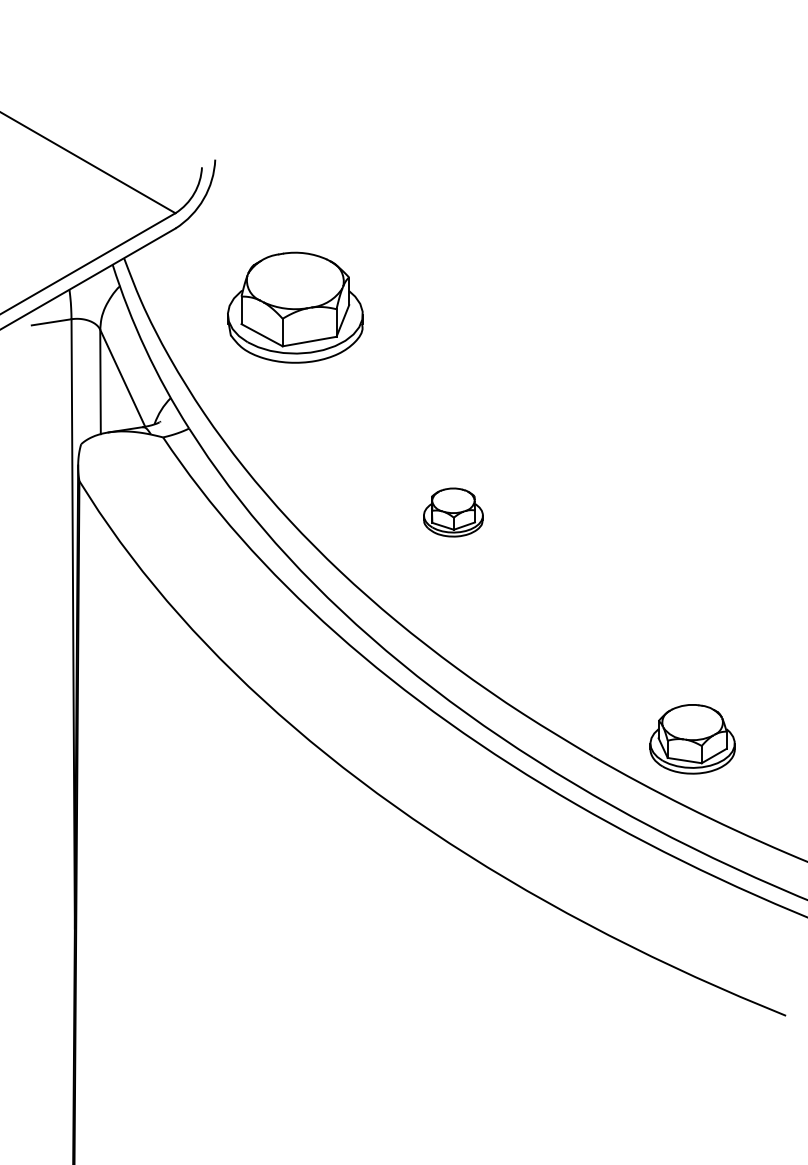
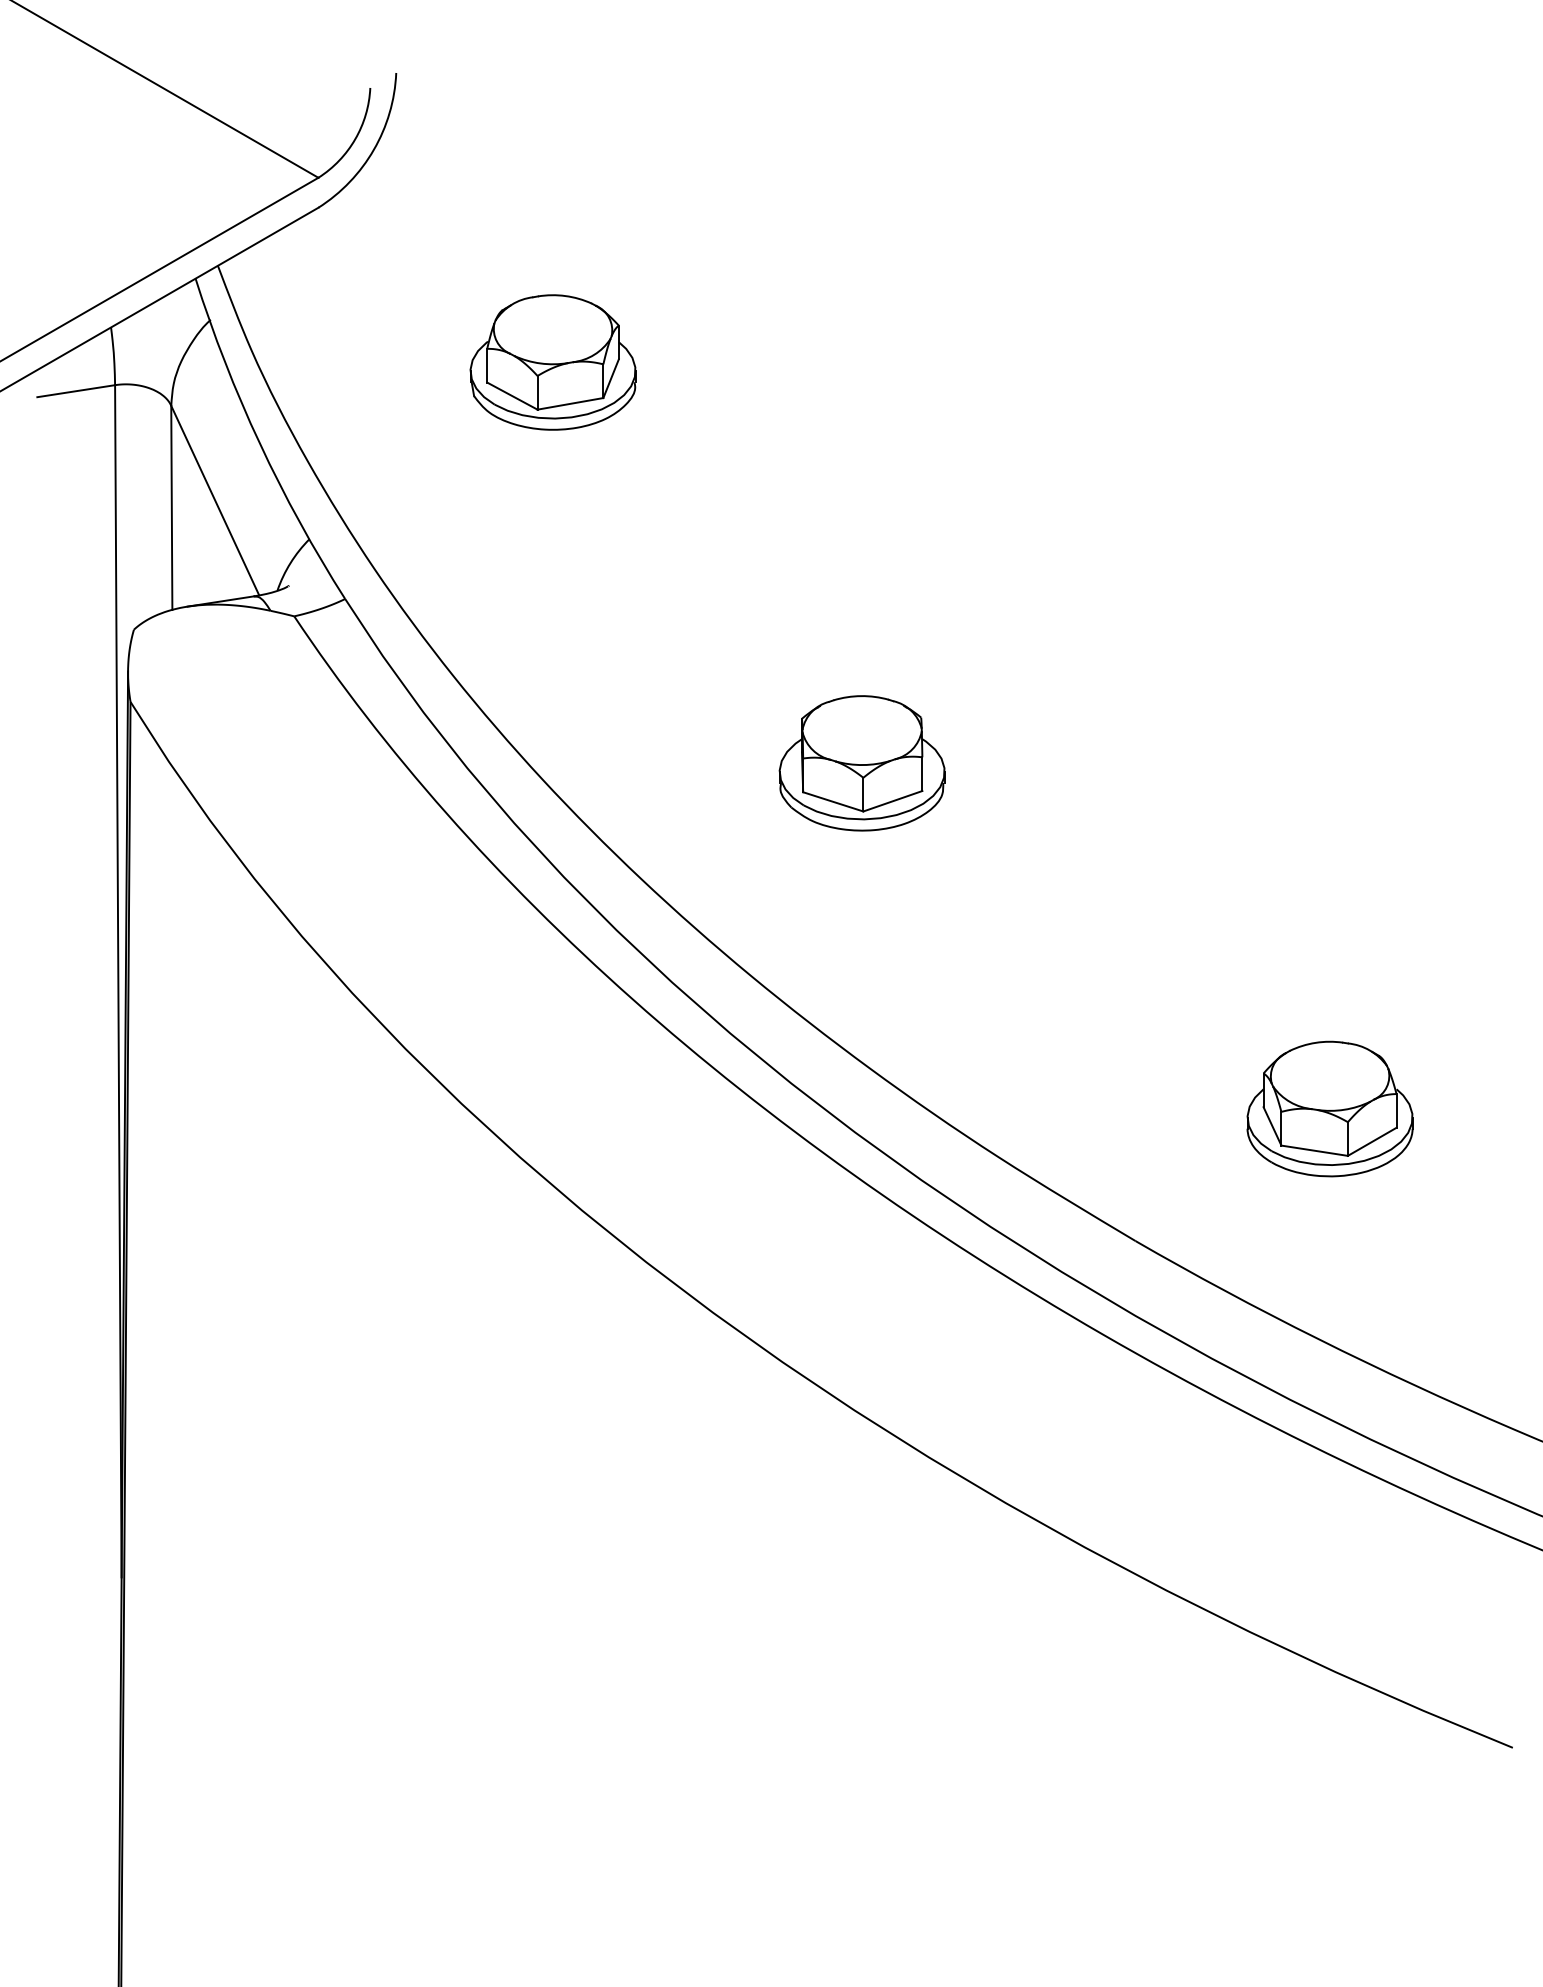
part: (295, 307) -> (553, 362), size x0.62
part: (453, 512) -> (862, 763), size x1.43
part: (692, 739) -> (1329, 1109), moved

